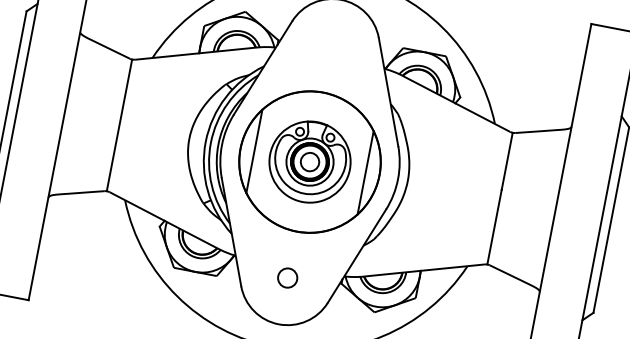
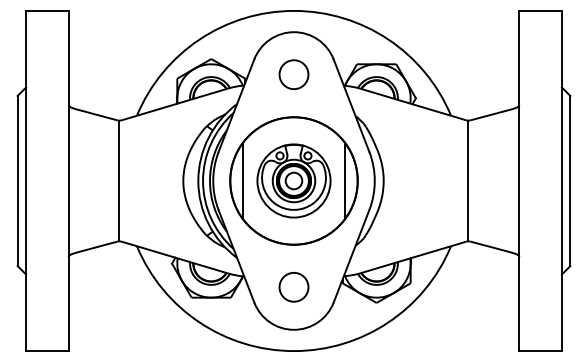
circle: (331, 45) -> (293, 74), added
circle: (287, 278) -> (293, 287), size x1.67

